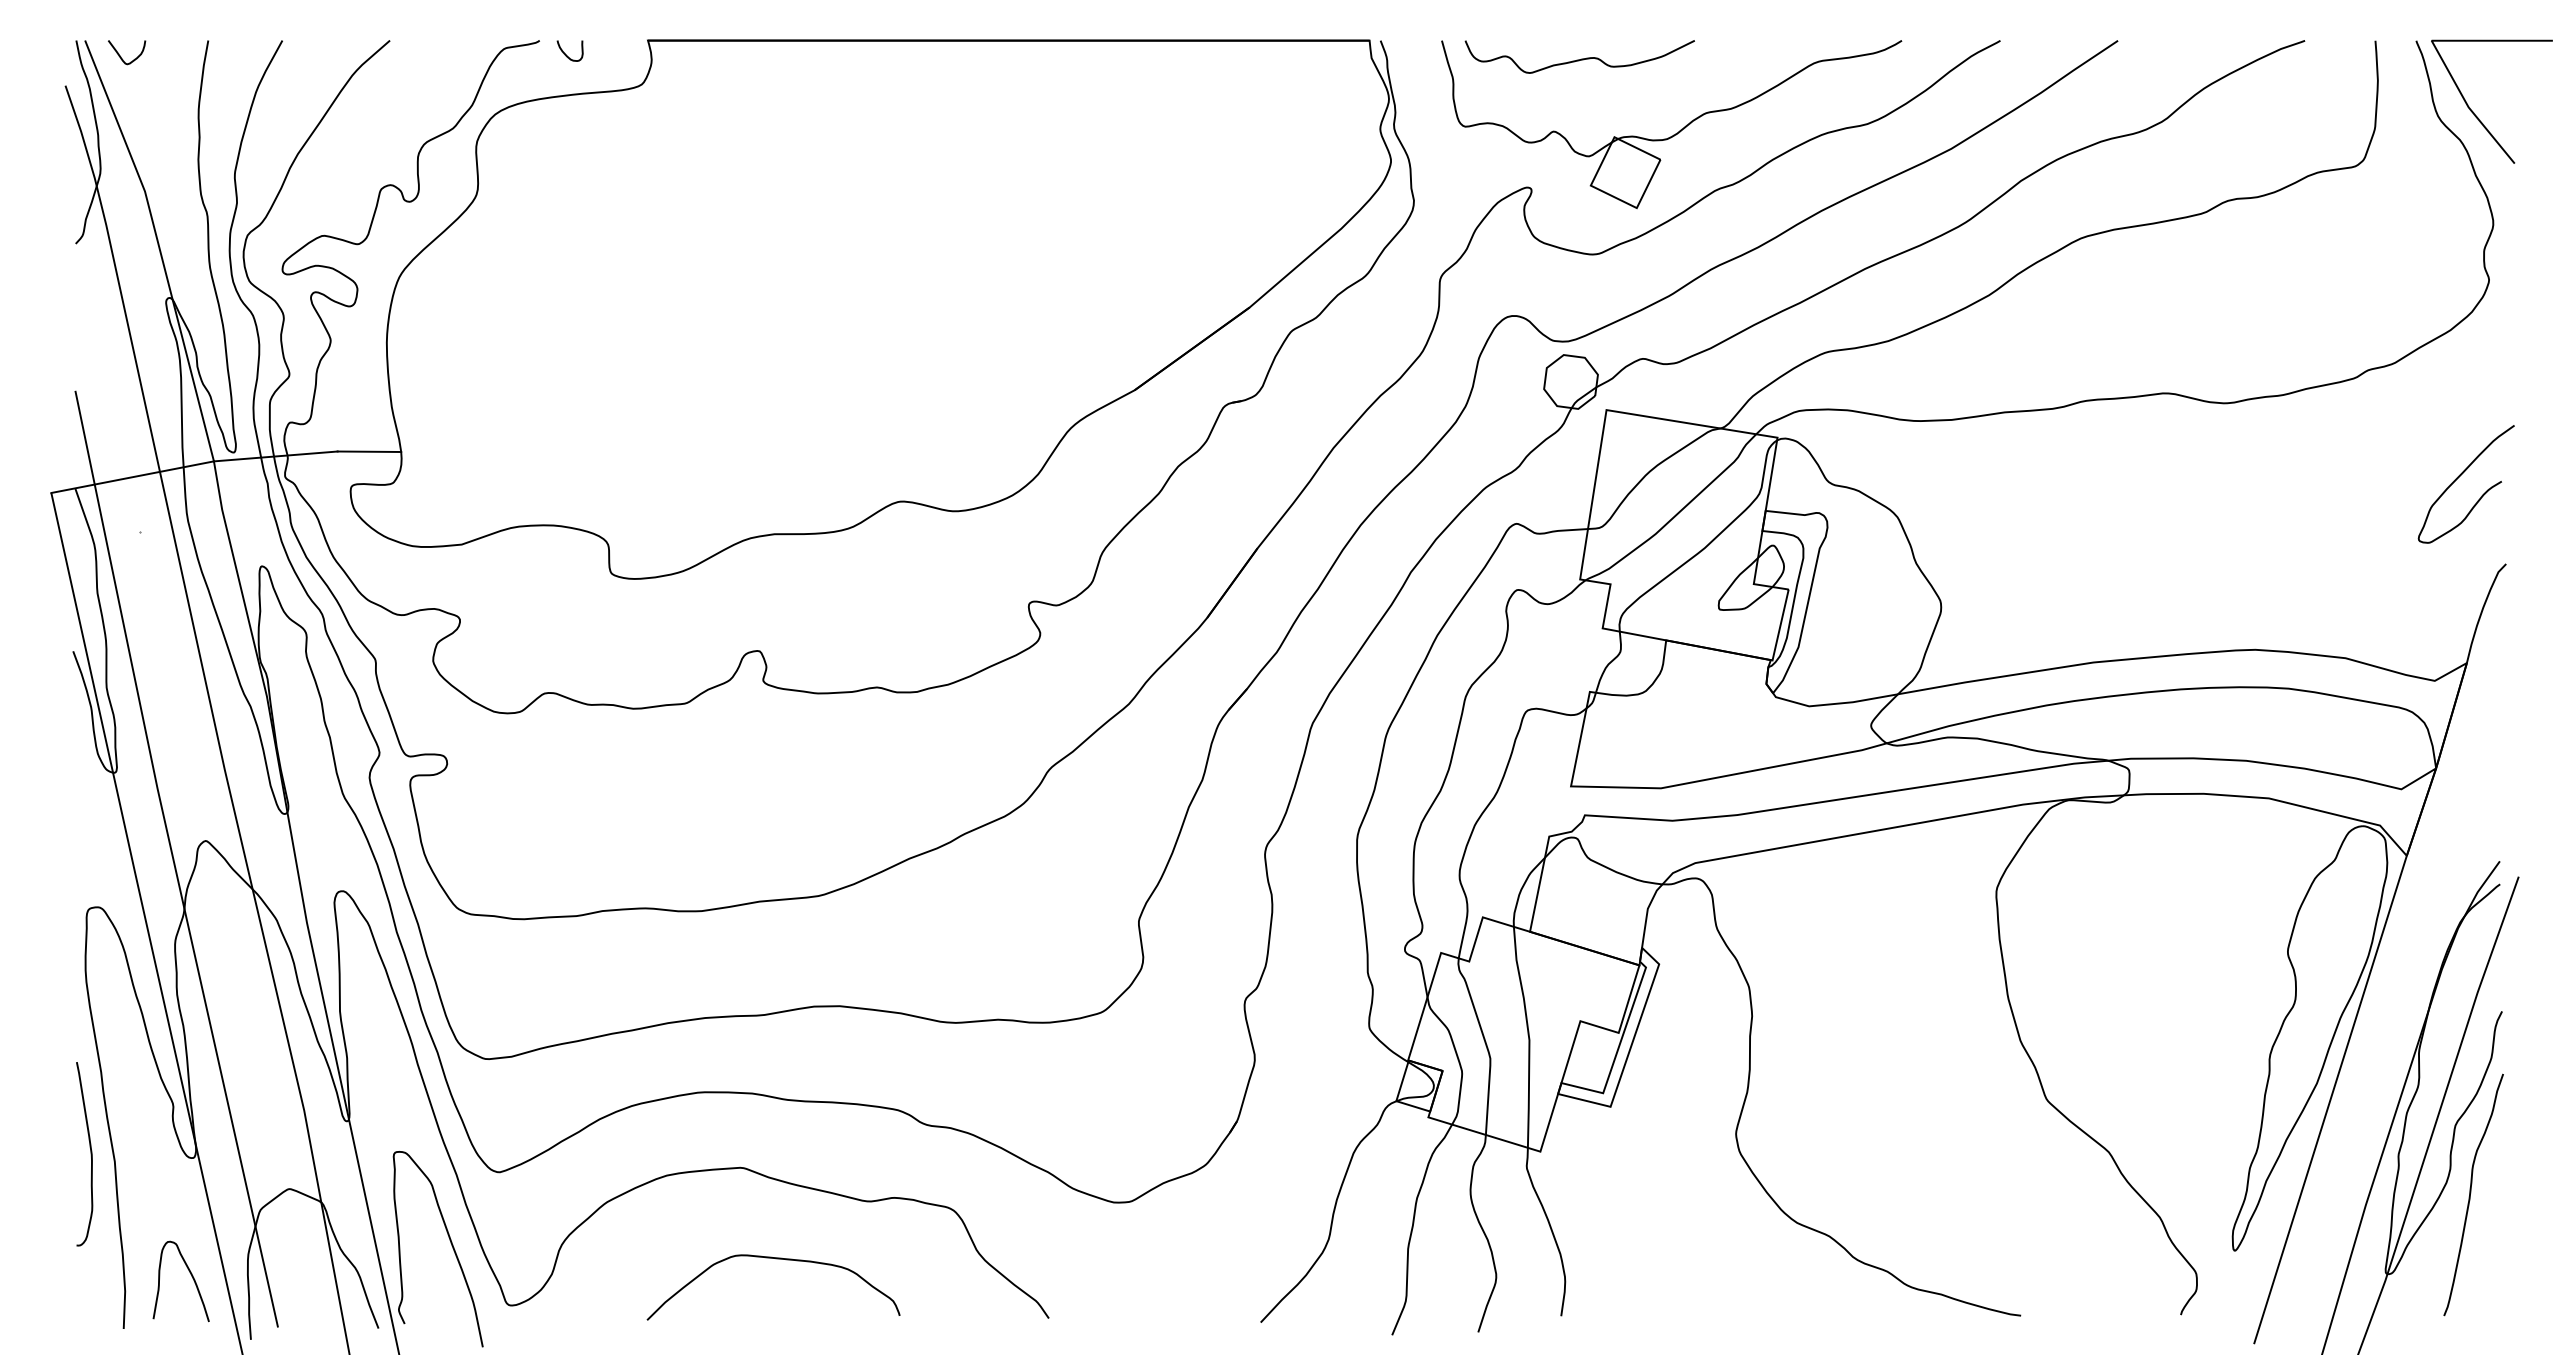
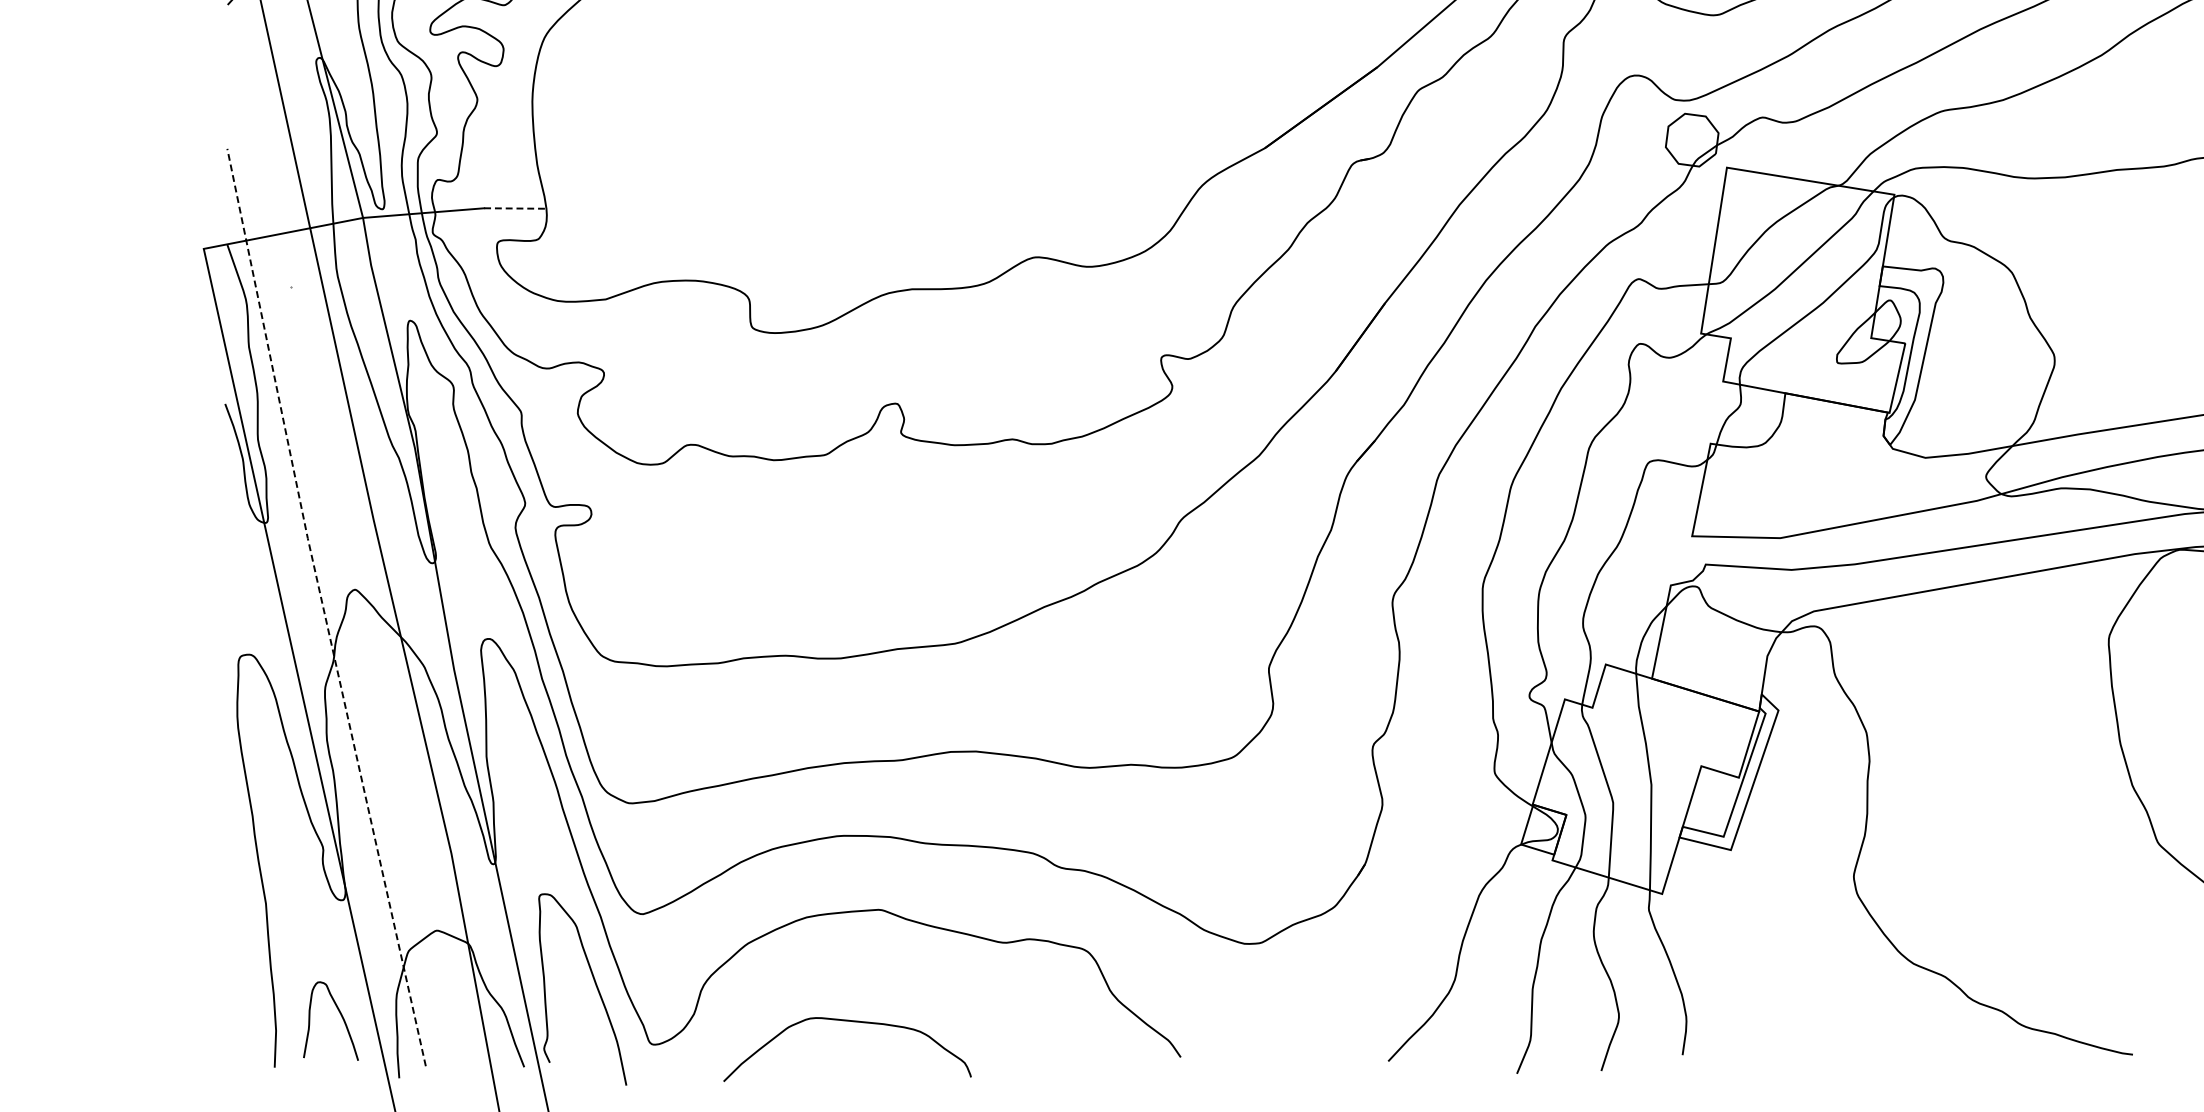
line: (369, 451) -> (515, 208), solid -> dashed
line: (173, 858) -> (323, 606), solid -> dashed
curve: (90, 1154) -> (242, 896), removed
curve: (775, 1259) -> (849, 1022), moved

